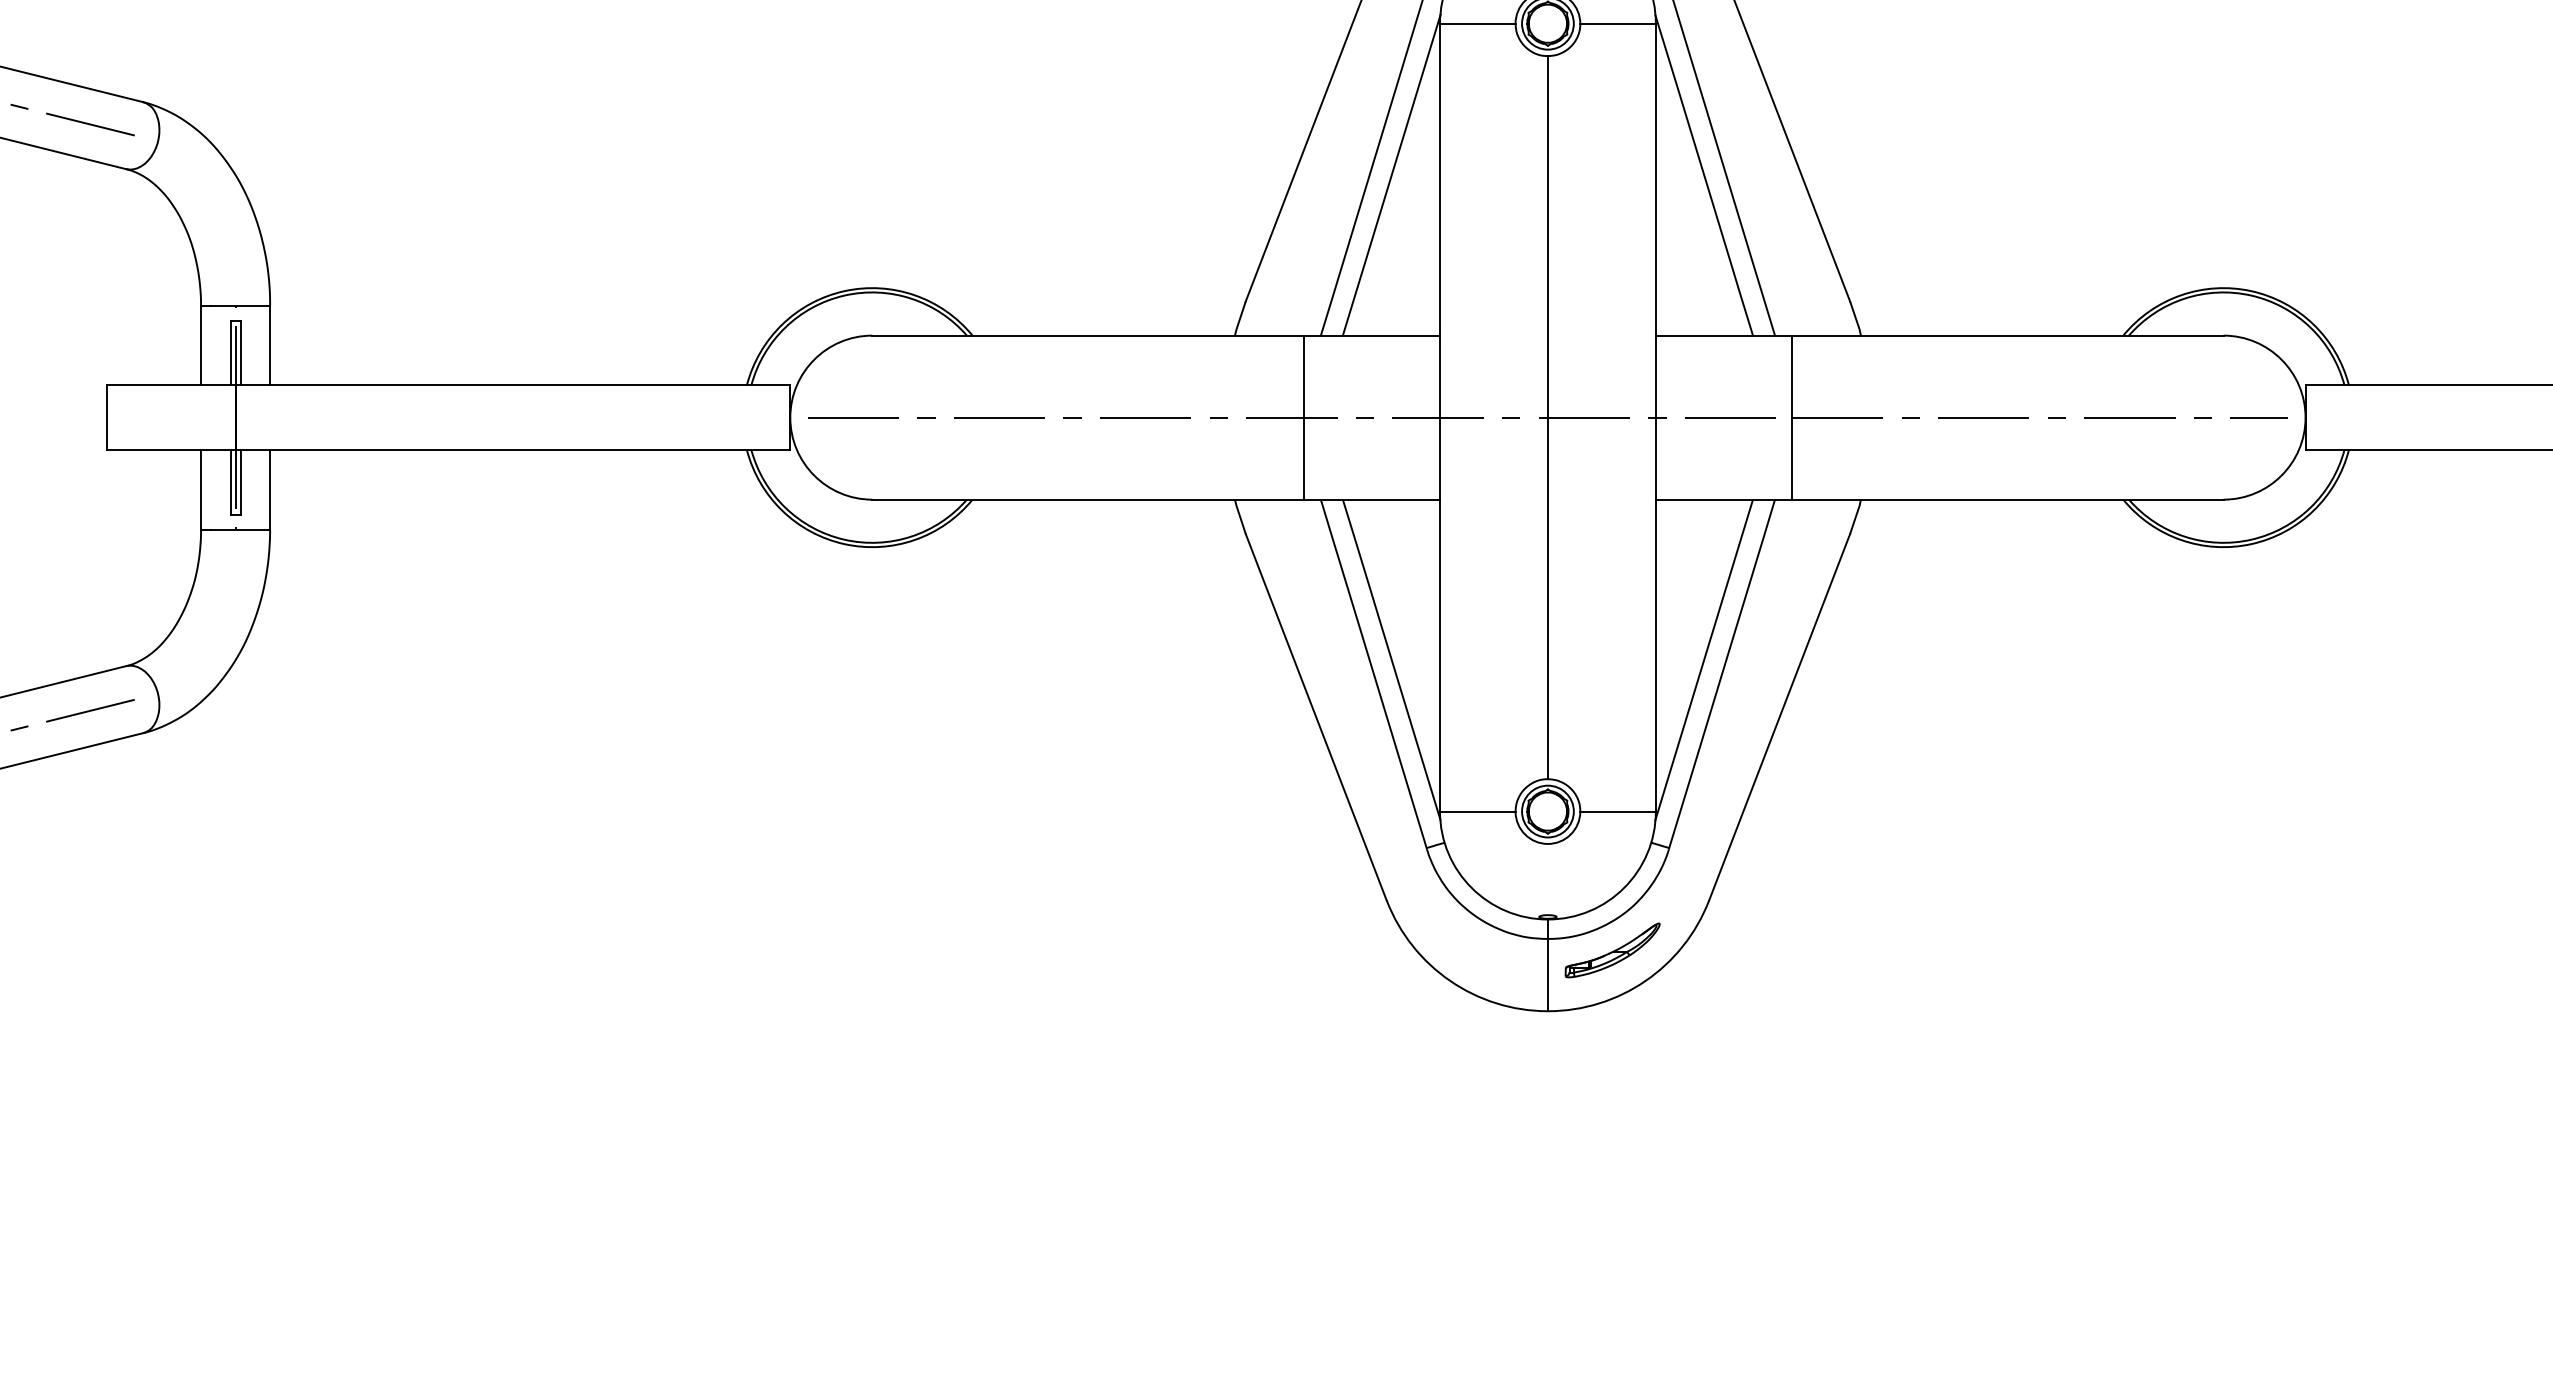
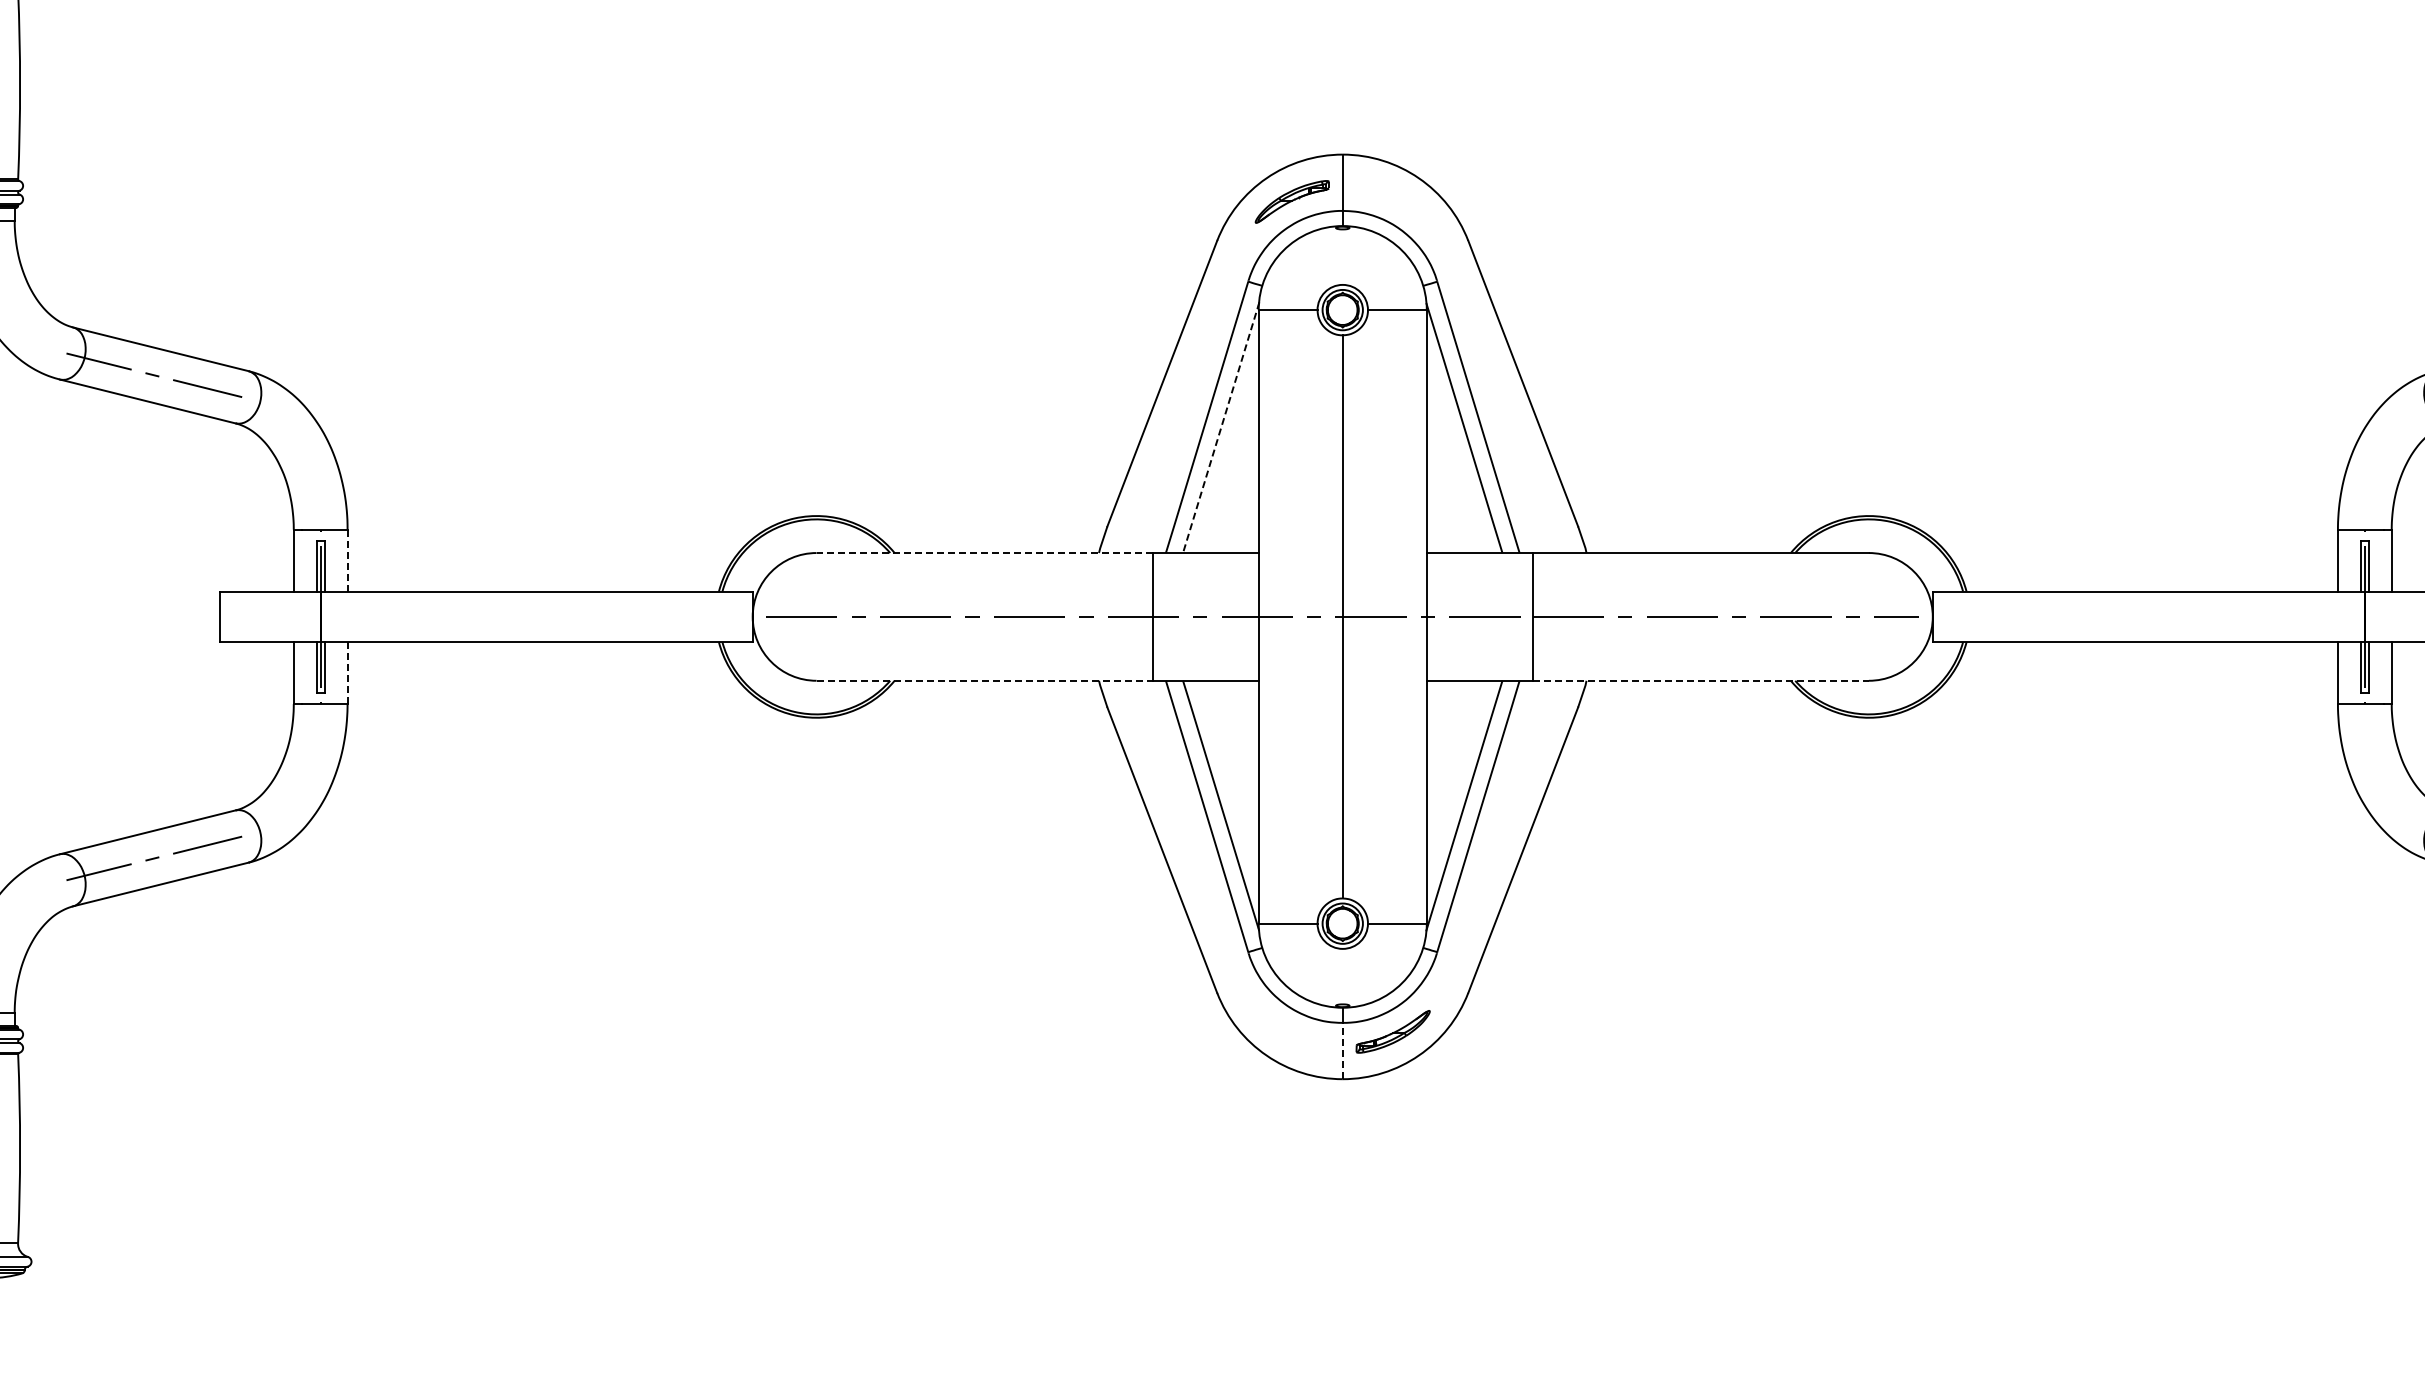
line: (1392, 175) -> (1221, 428), solid -> dashed
line: (1087, 336) -> (984, 553), solid -> dashed
line: (270, 345) -> (347, 560), solid -> dashed
line: (270, 489) -> (347, 672), solid -> dashed
line: (1089, 499) -> (985, 680), solid -> dashed
line: (2008, 499) -> (1701, 680), solid -> dashed
line: (1547, 974) -> (1342, 1050), solid -> dashed

